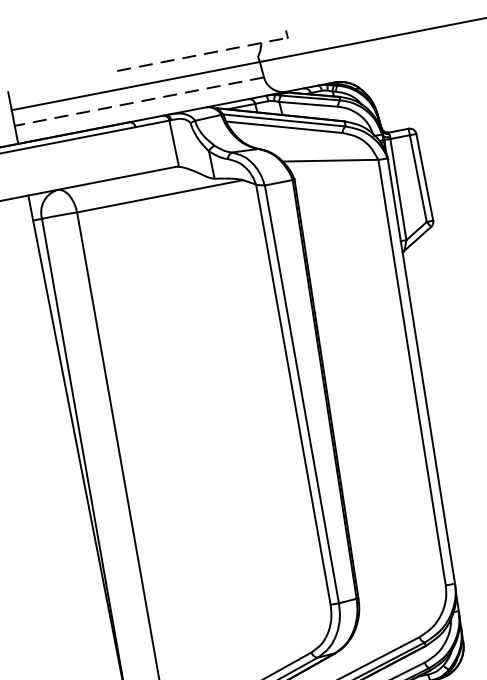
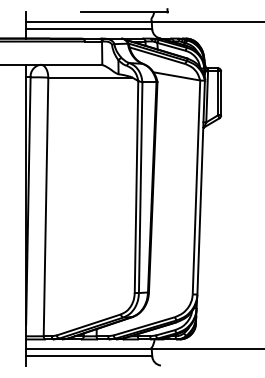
line: (202, 54) -> (124, 12), dashed -> solid
line: (138, 101) -> (88, 29), dashed -> solid

